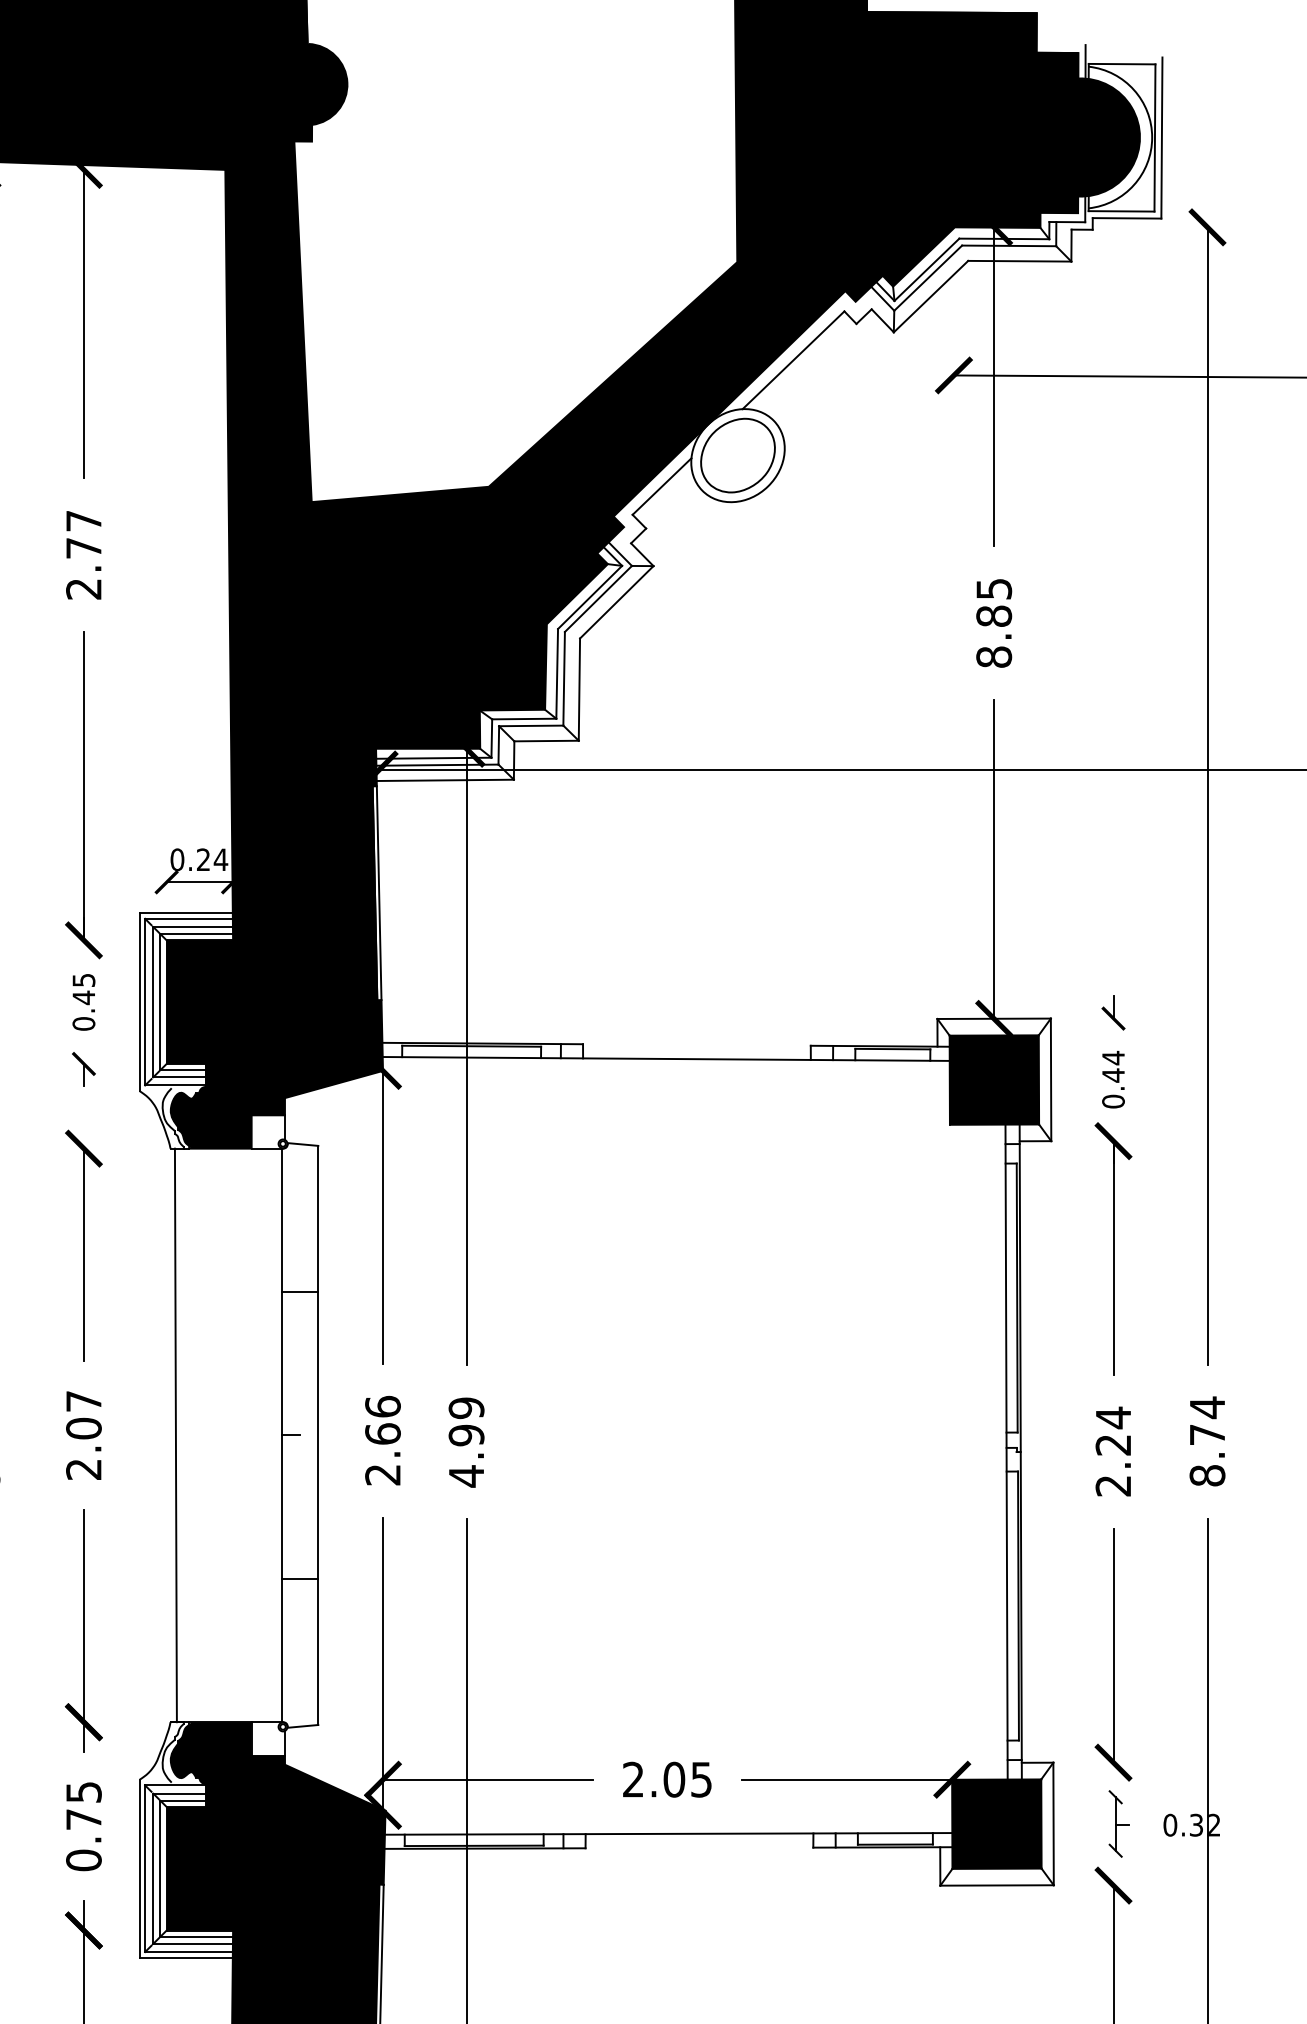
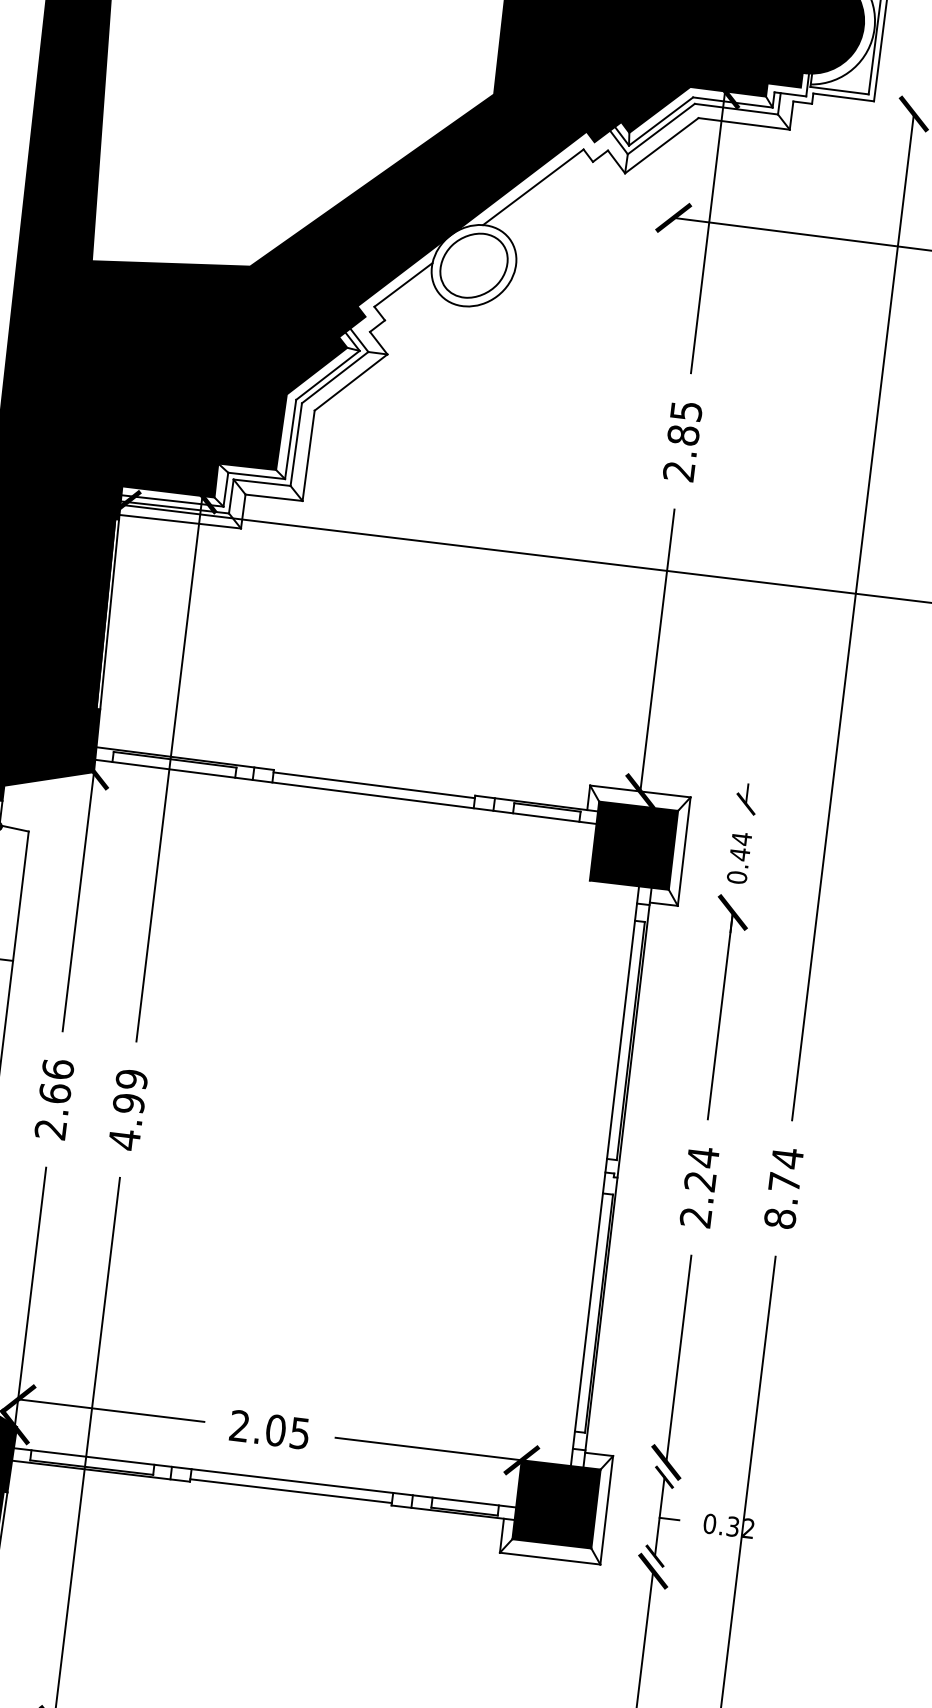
text: (994, 656) -> (679, 470), 8.85 -> 2.85
line: (696, 1047) -> (373, 785), added
part: (1118, 1823) -> (664, 1516), size x1.67
line: (699, 1844) -> (291, 1490), added

